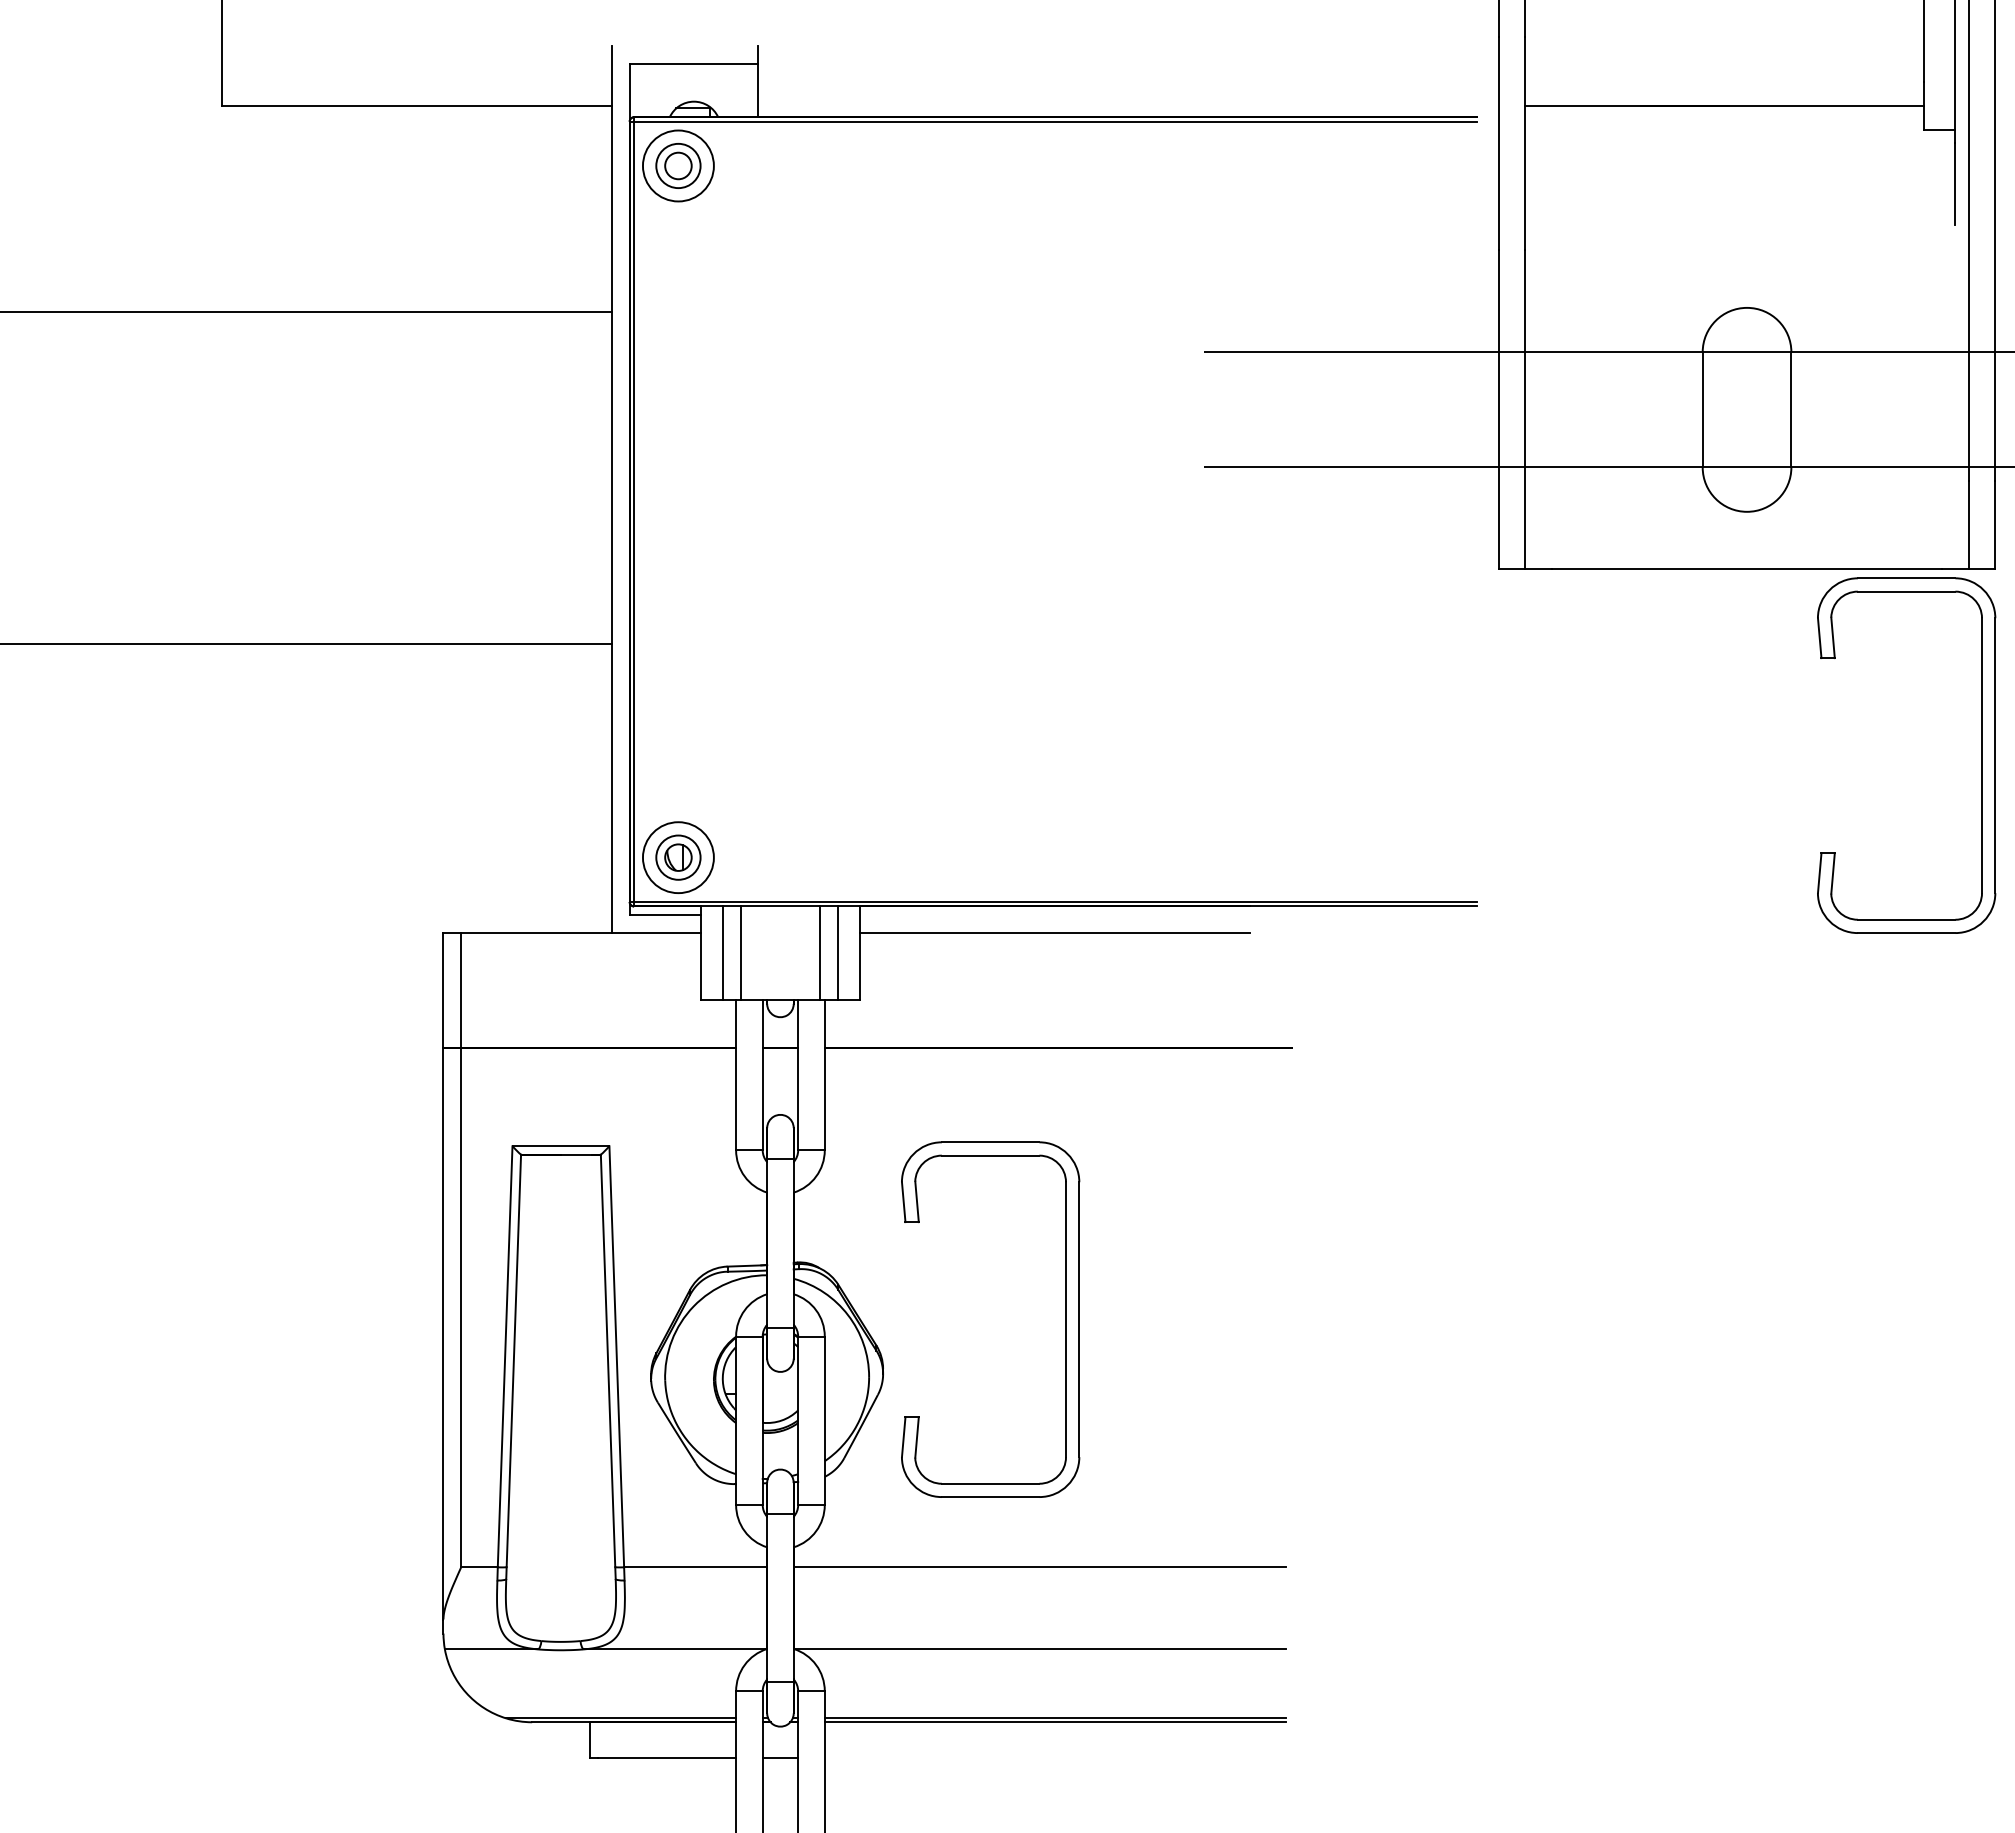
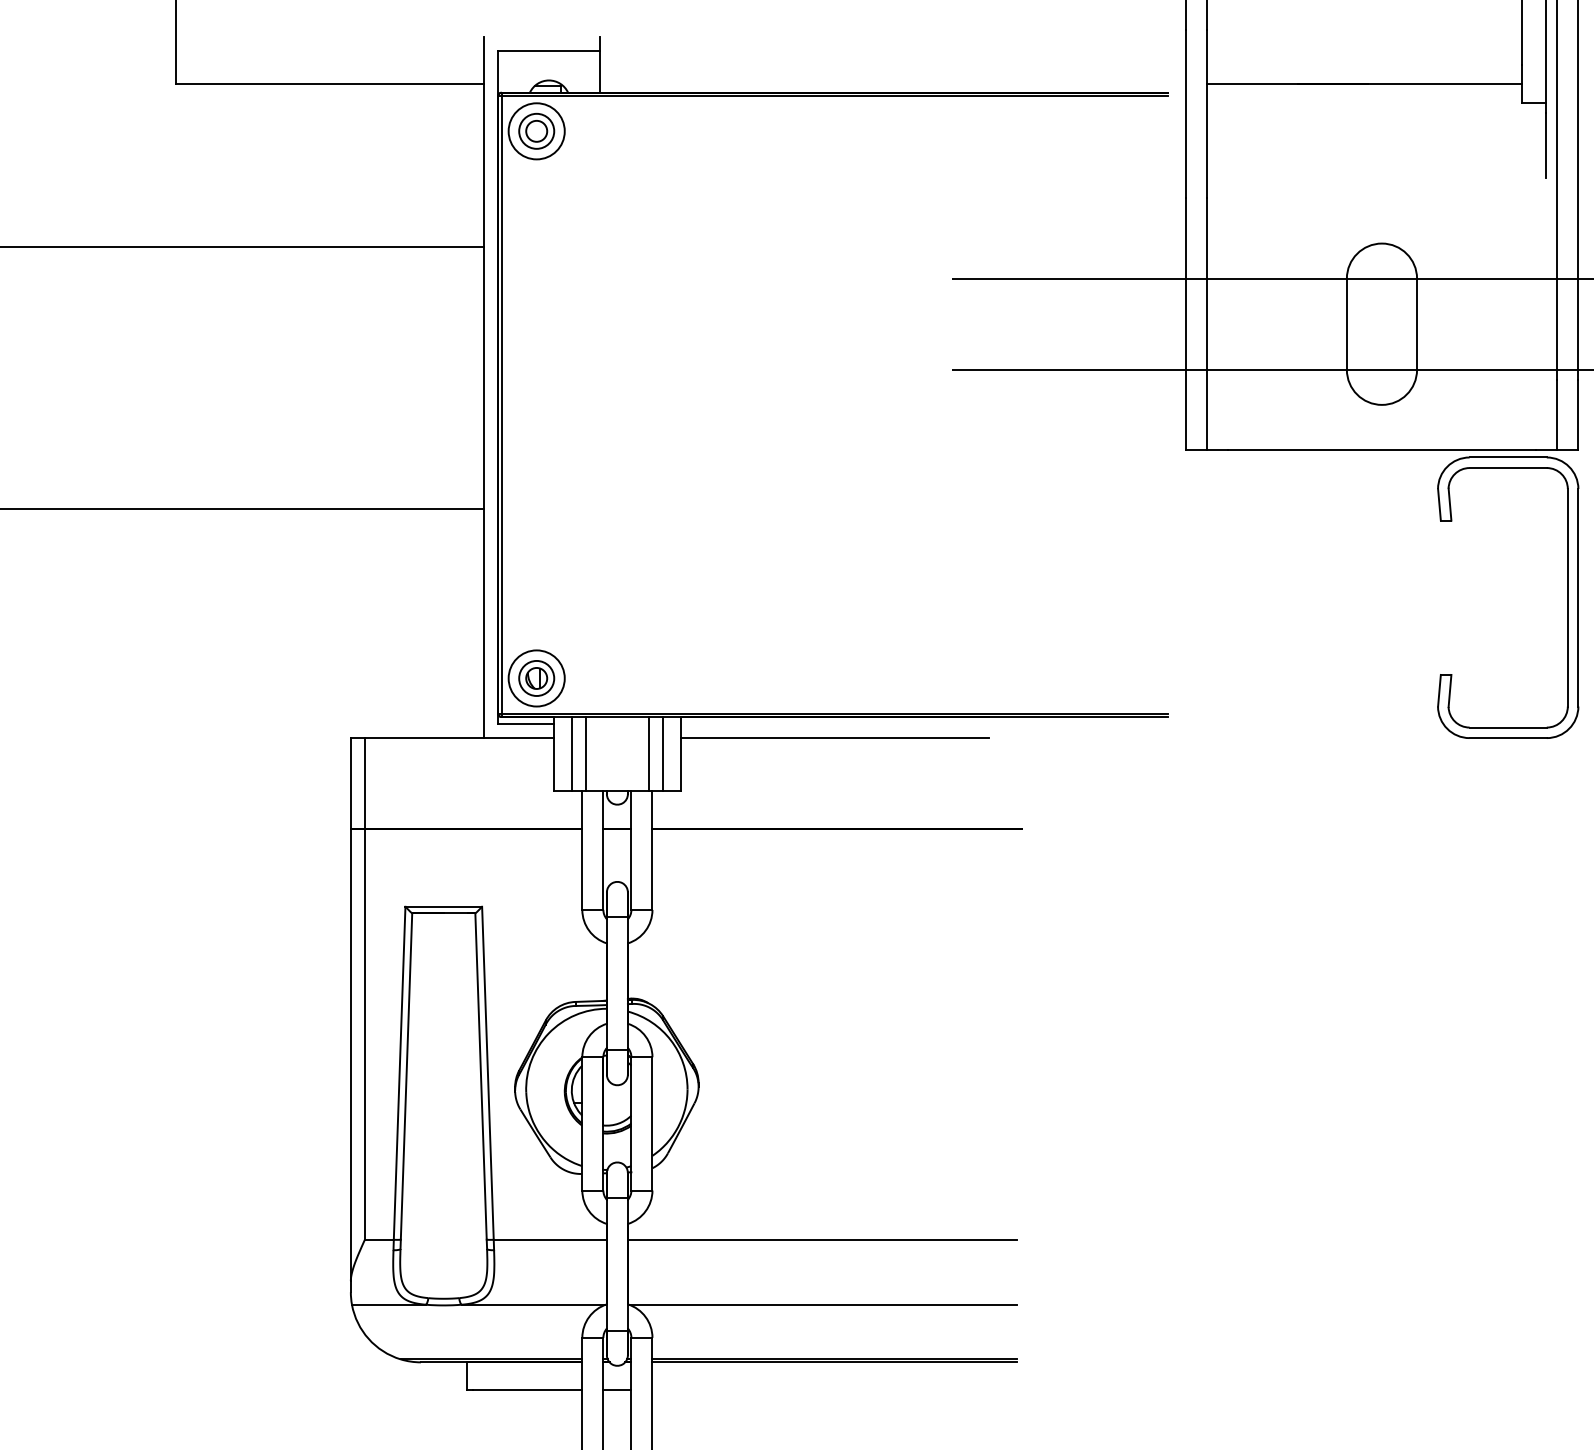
part: (1065, 1319) -> (842, 1043), removed

